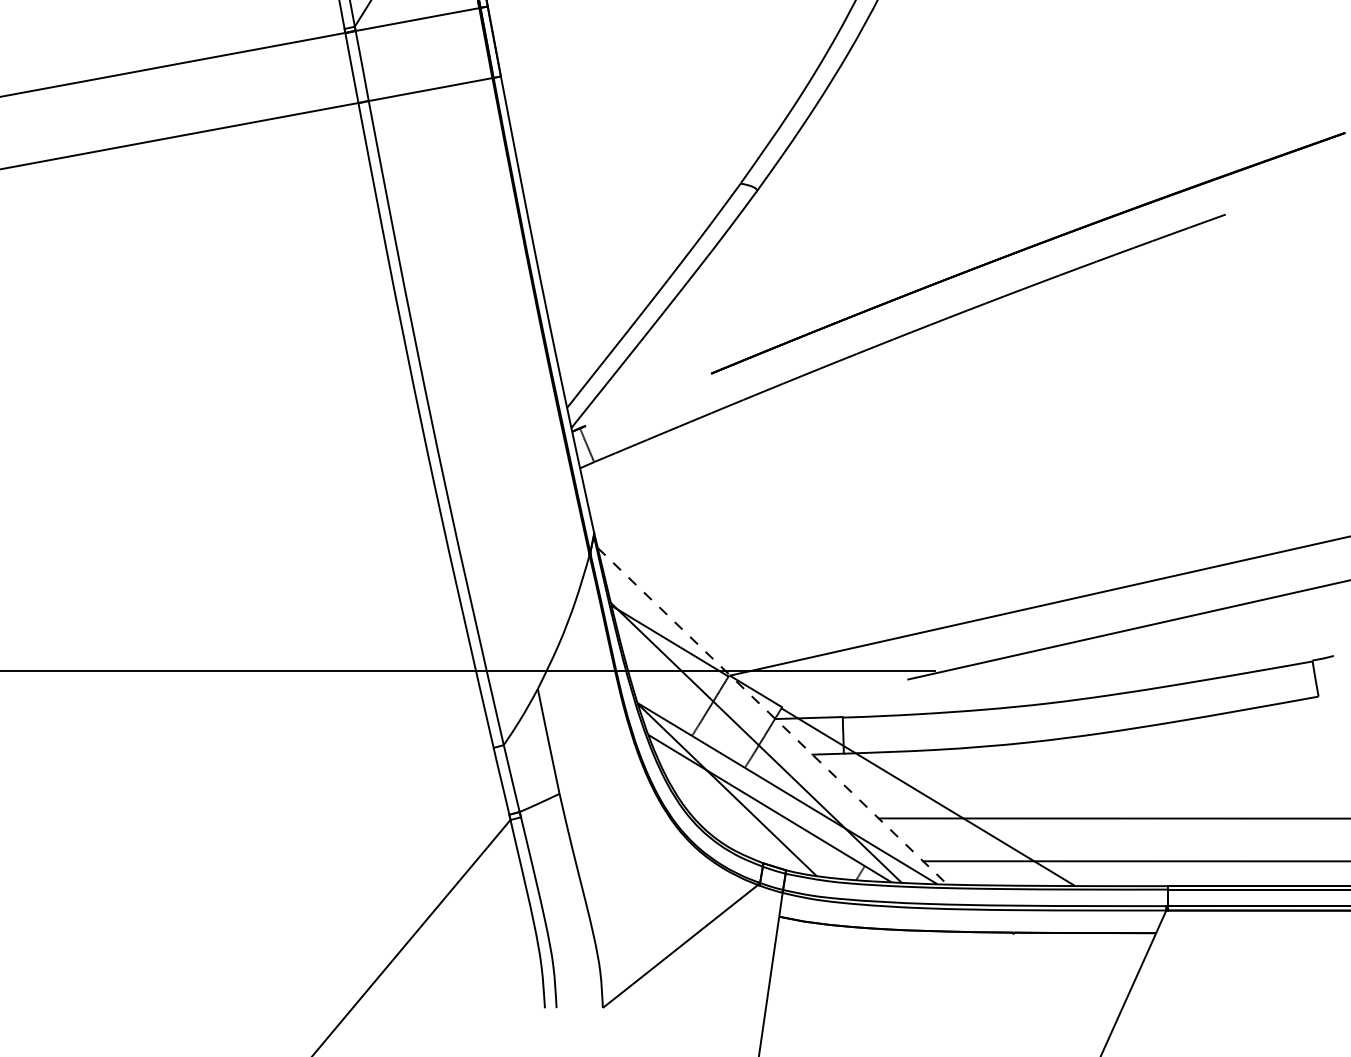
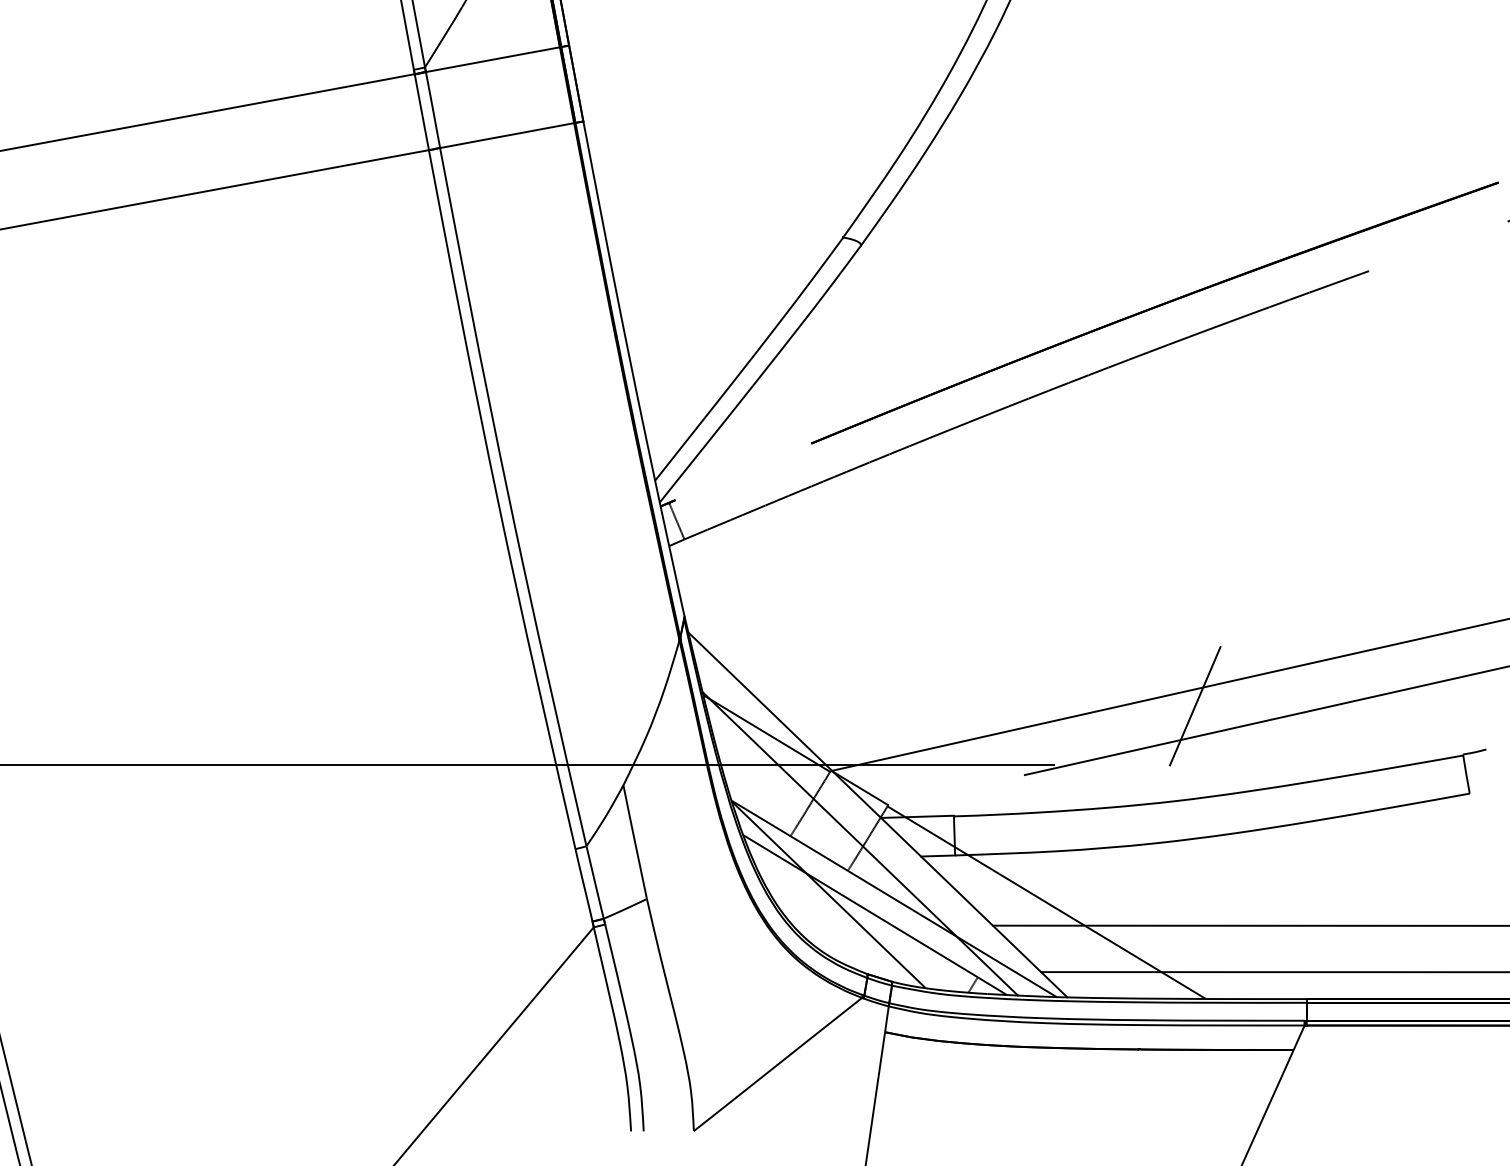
line: (1064, 616) -> (1194, 706), added
line: (772, 715) -> (877, 814), dashed -> solid

